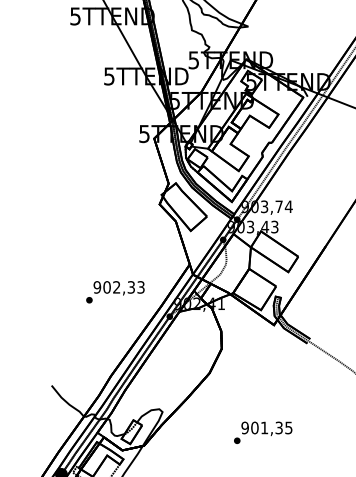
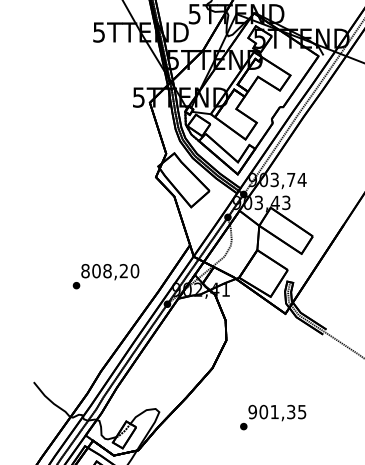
text: (118, 287) -> (109, 271), 902,33 -> 808,20
text: (263, 432) -> (273, 417), moved

